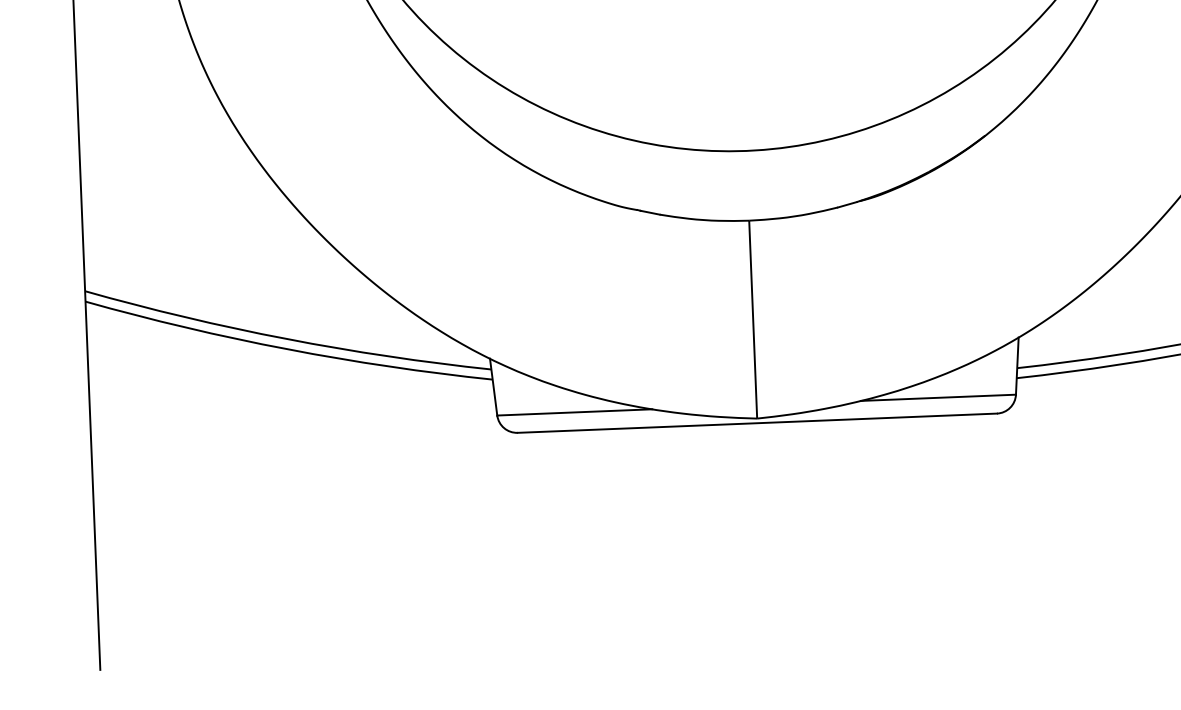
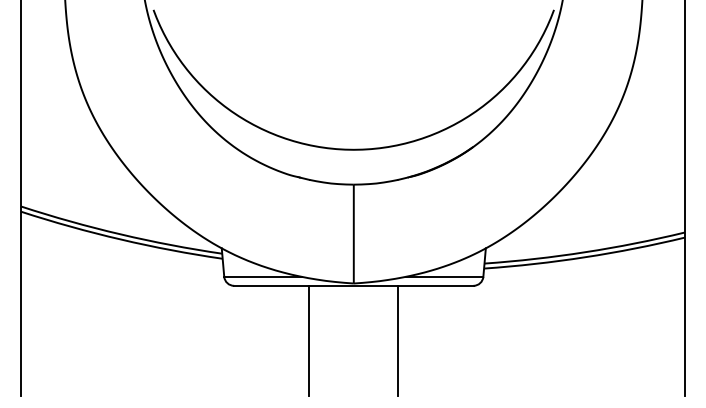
line: (851, 529) -> (398, 340), added
line: (673, 536) -> (309, 340), added

